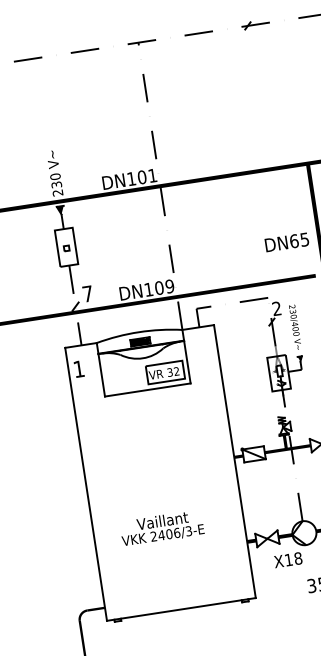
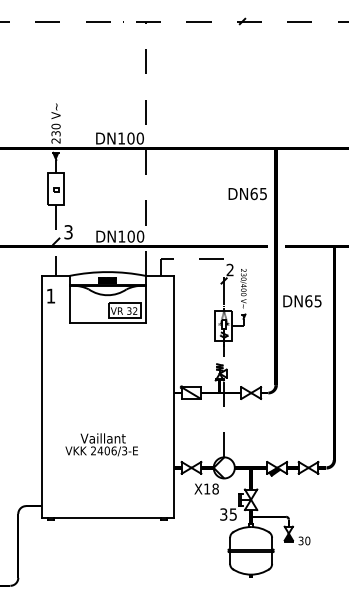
text: (151, 175) -> (139, 138), DN101 -> DN100
text: (286, 241) -> (247, 193), moved
text: (169, 286) -> (140, 236), DN109 -> DN100
text: (87, 294) -> (68, 232), 7 -> 3

